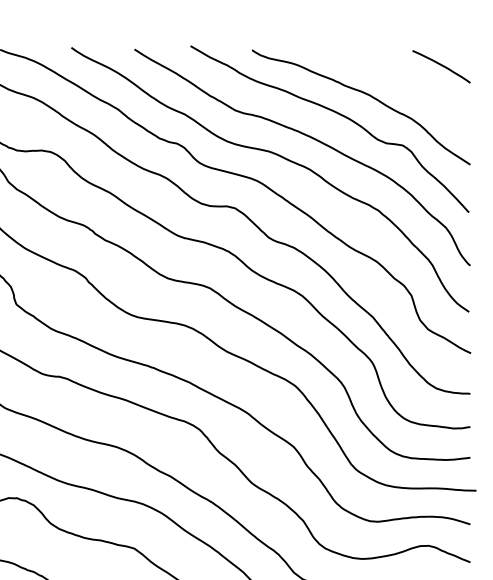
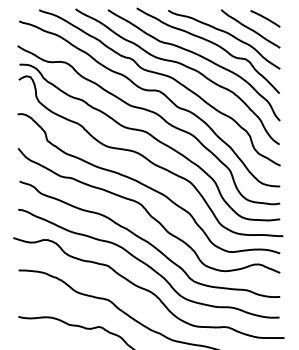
line: (412, 85) -> (250, 28), added

